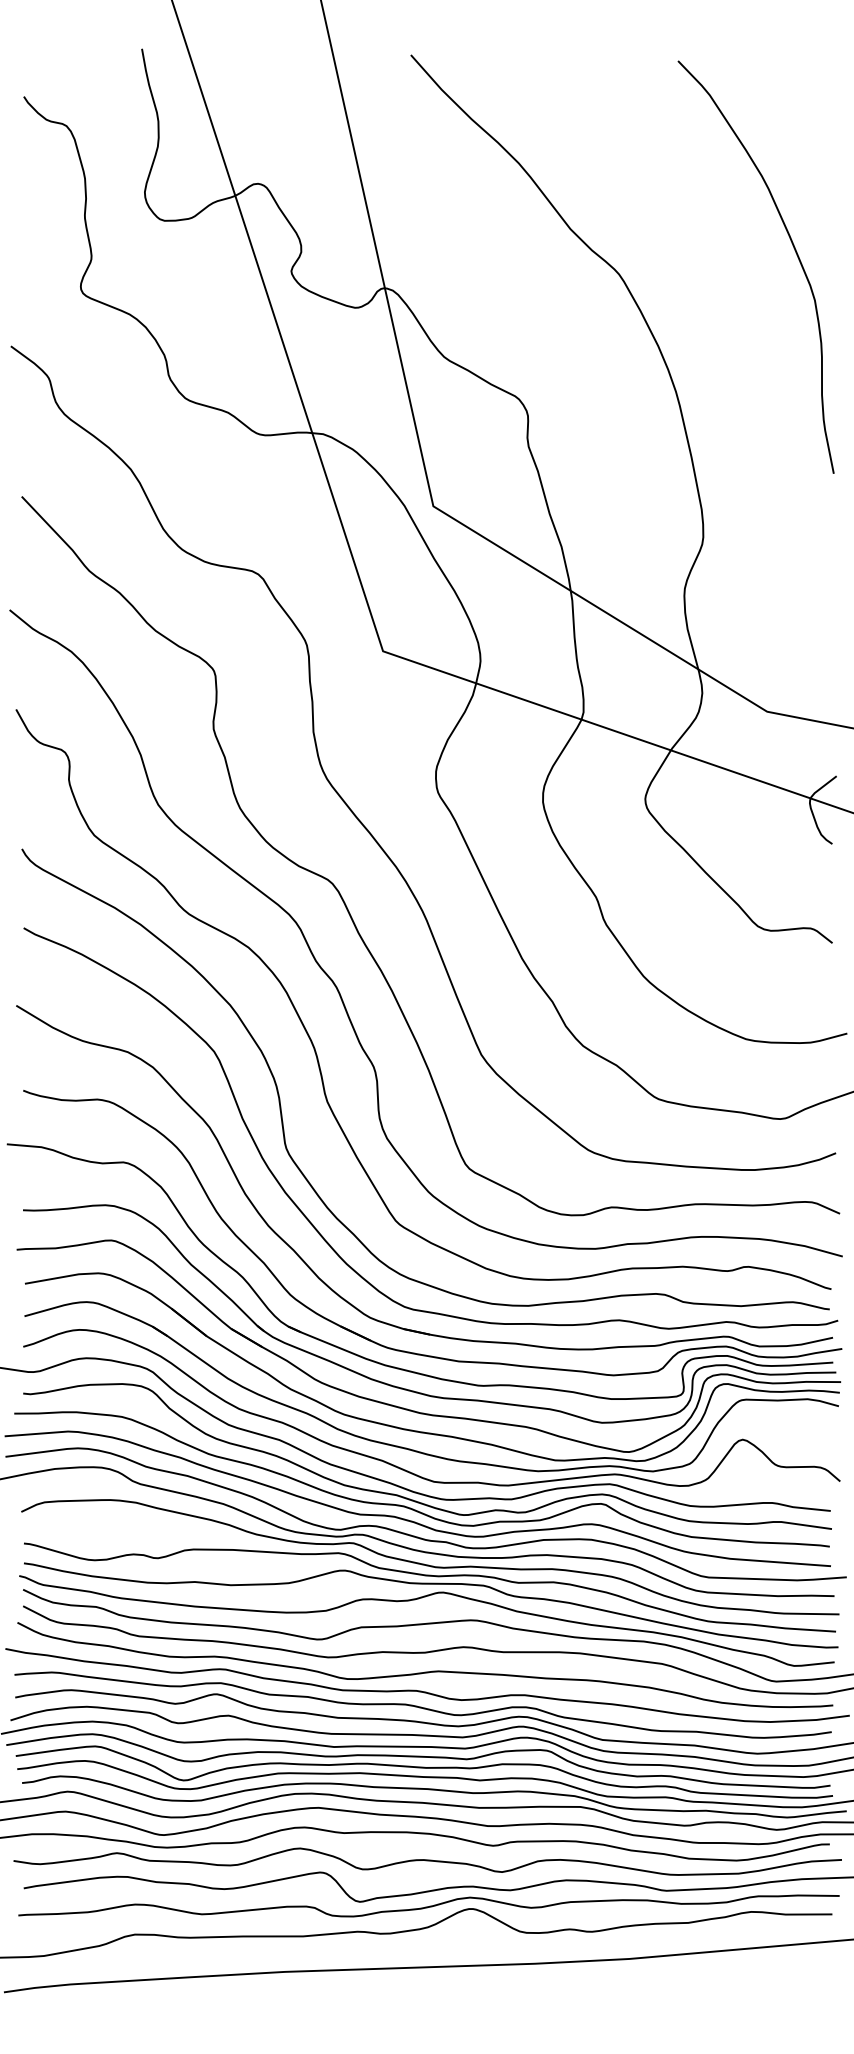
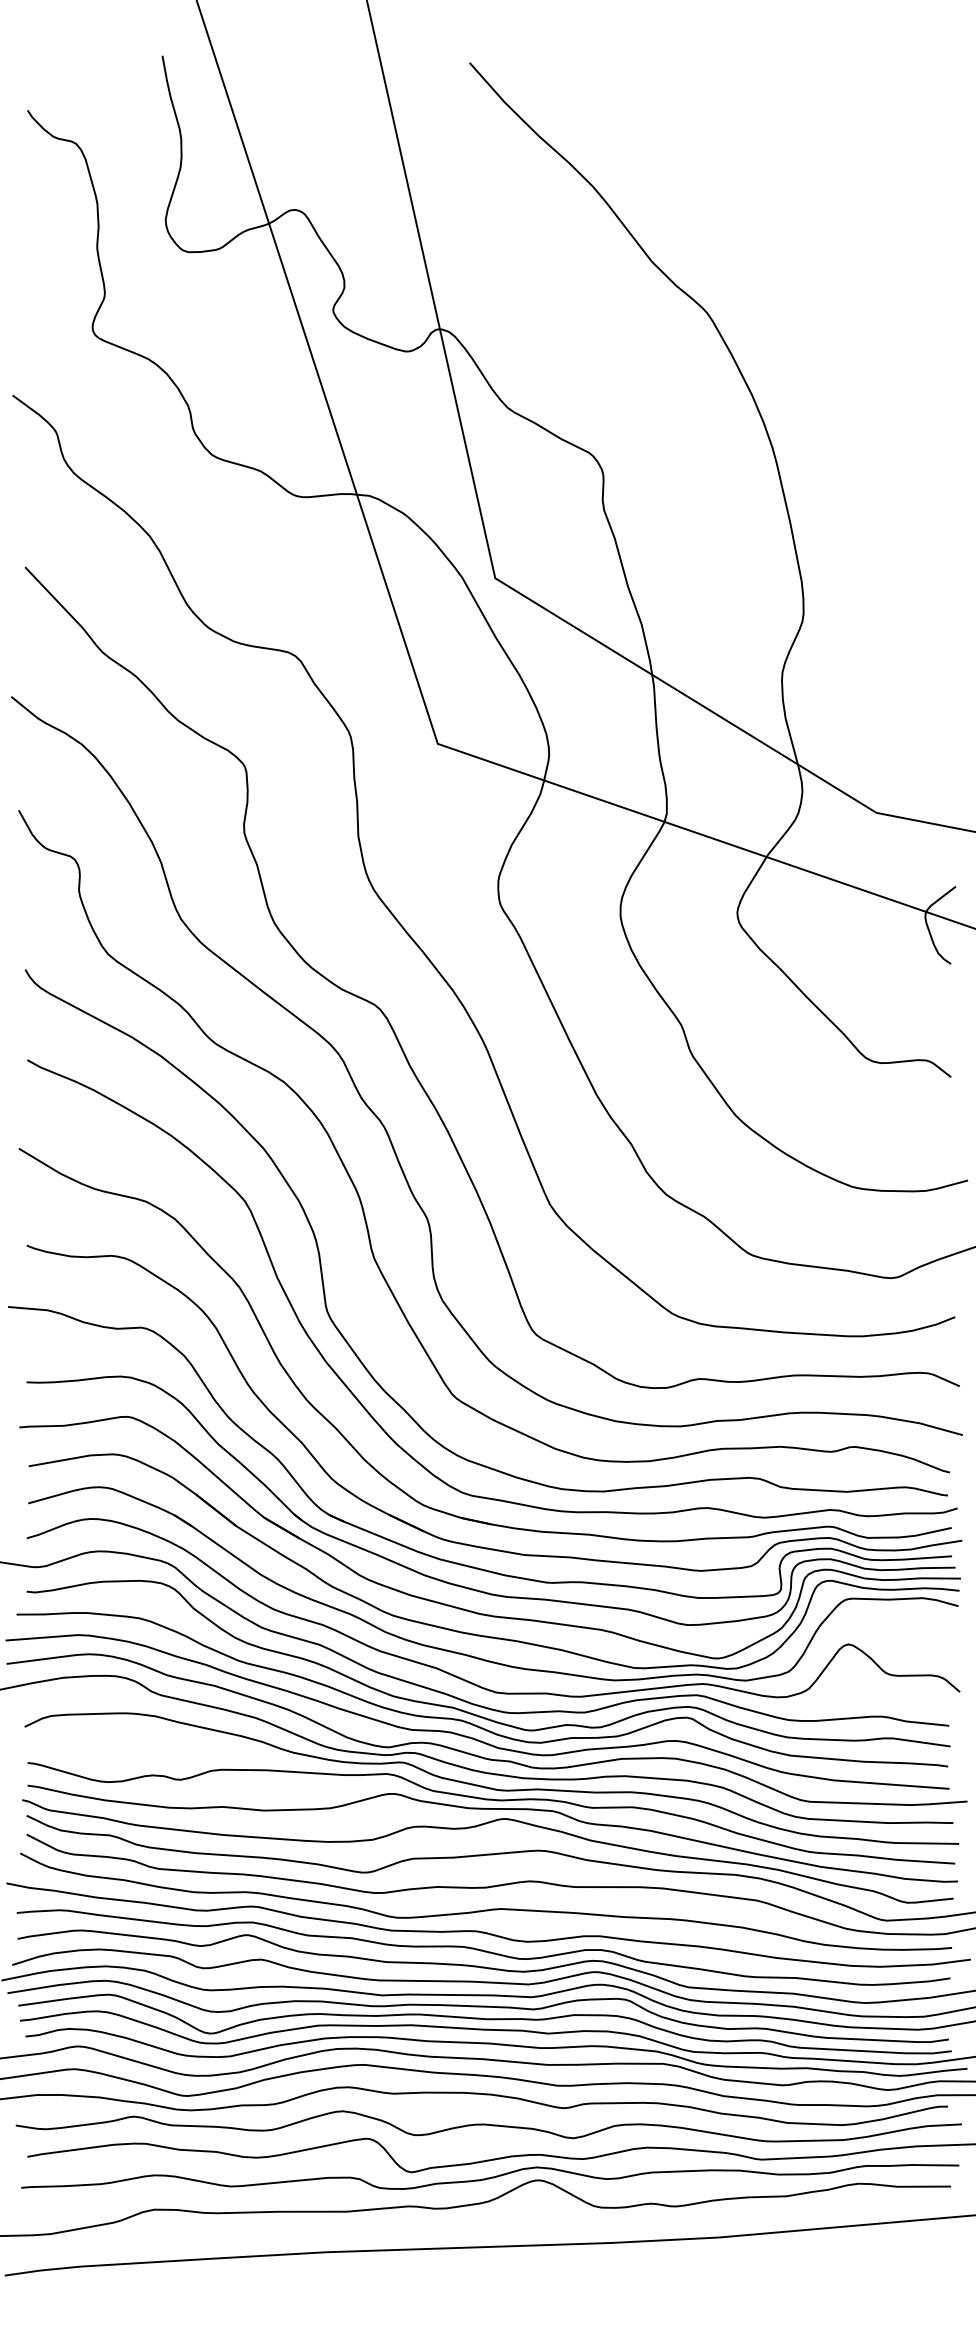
curve: (794, 249) -> (907, 285), removed

